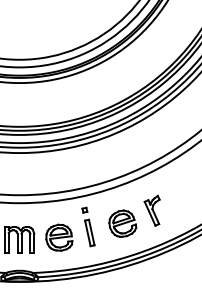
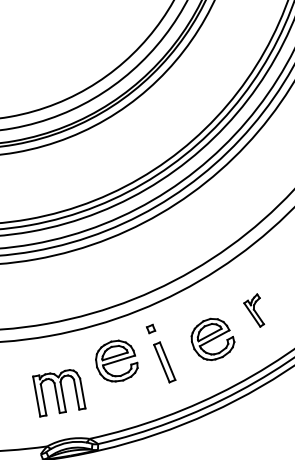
part: (151, 210) -> (252, 311), size x0.7
part: (59, 237) -> (116, 360), moved

